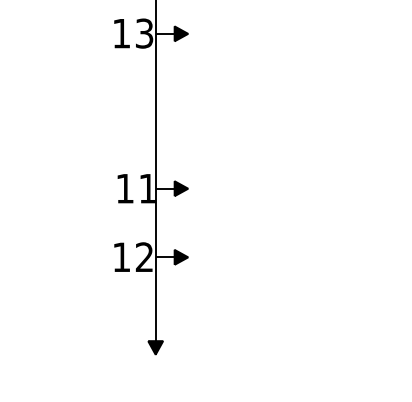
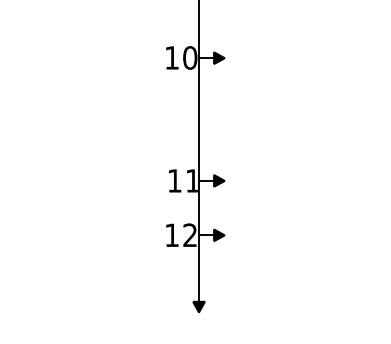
text: (144, 33) -> (190, 57), 13 -> 10

